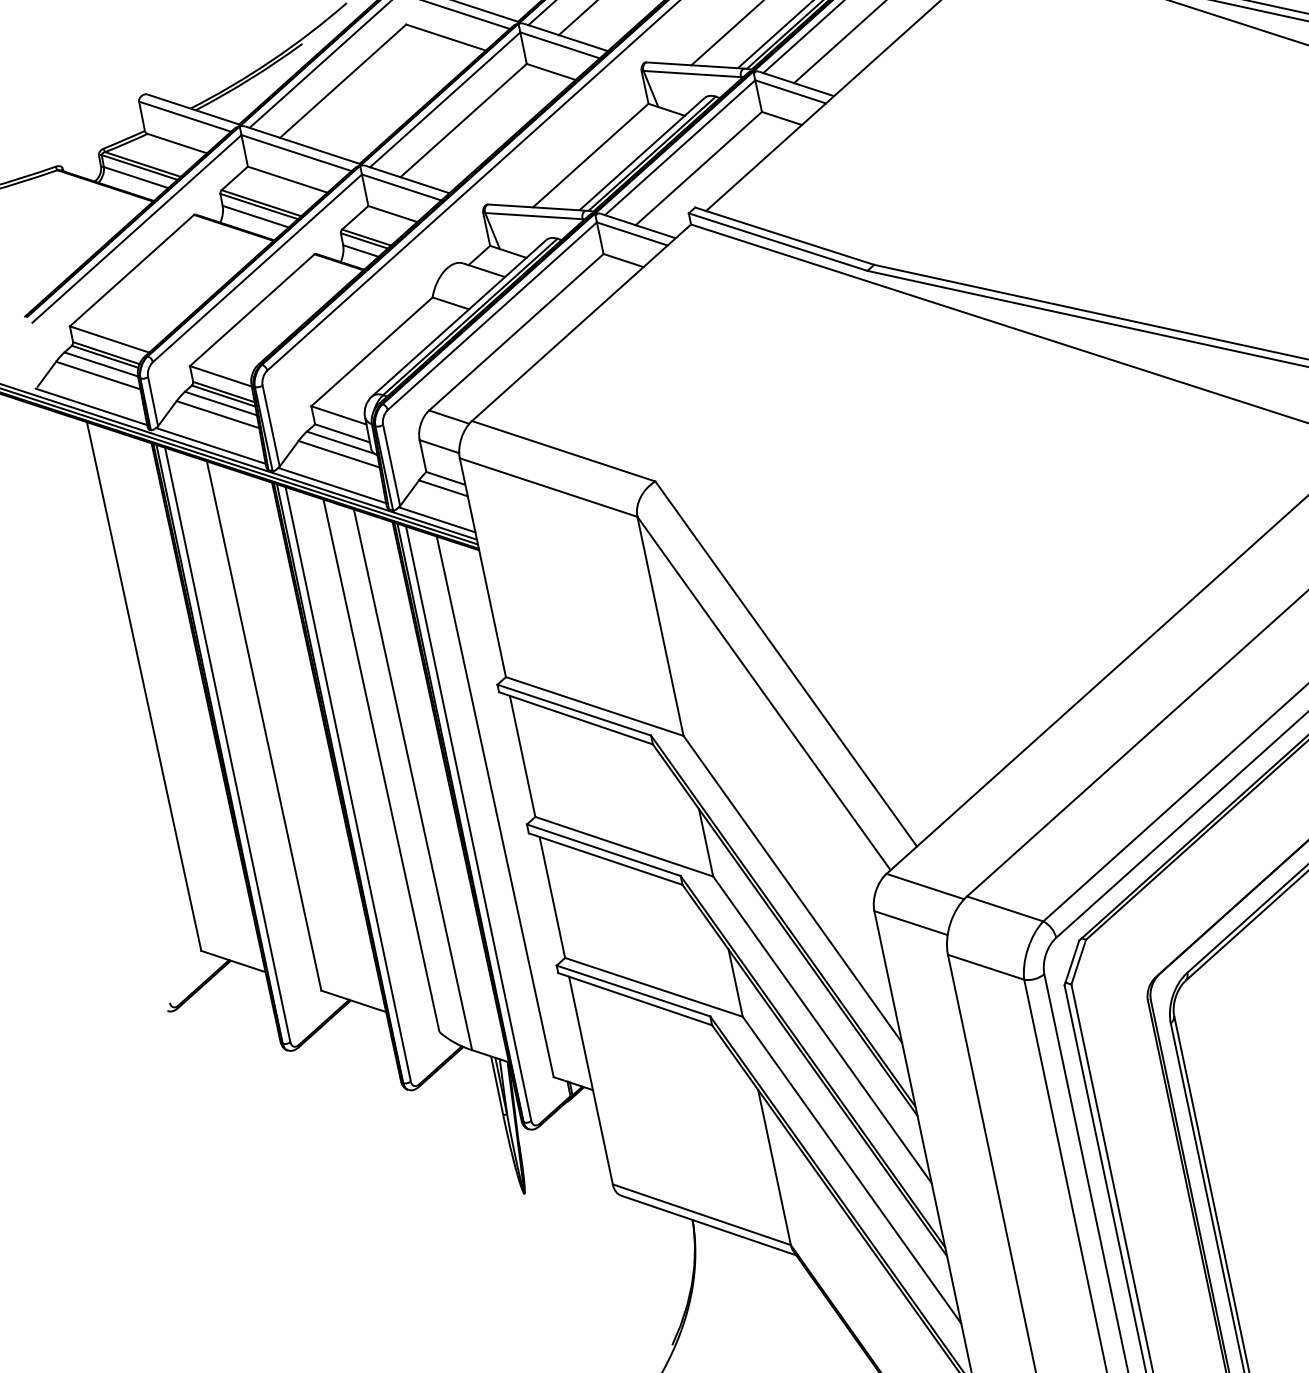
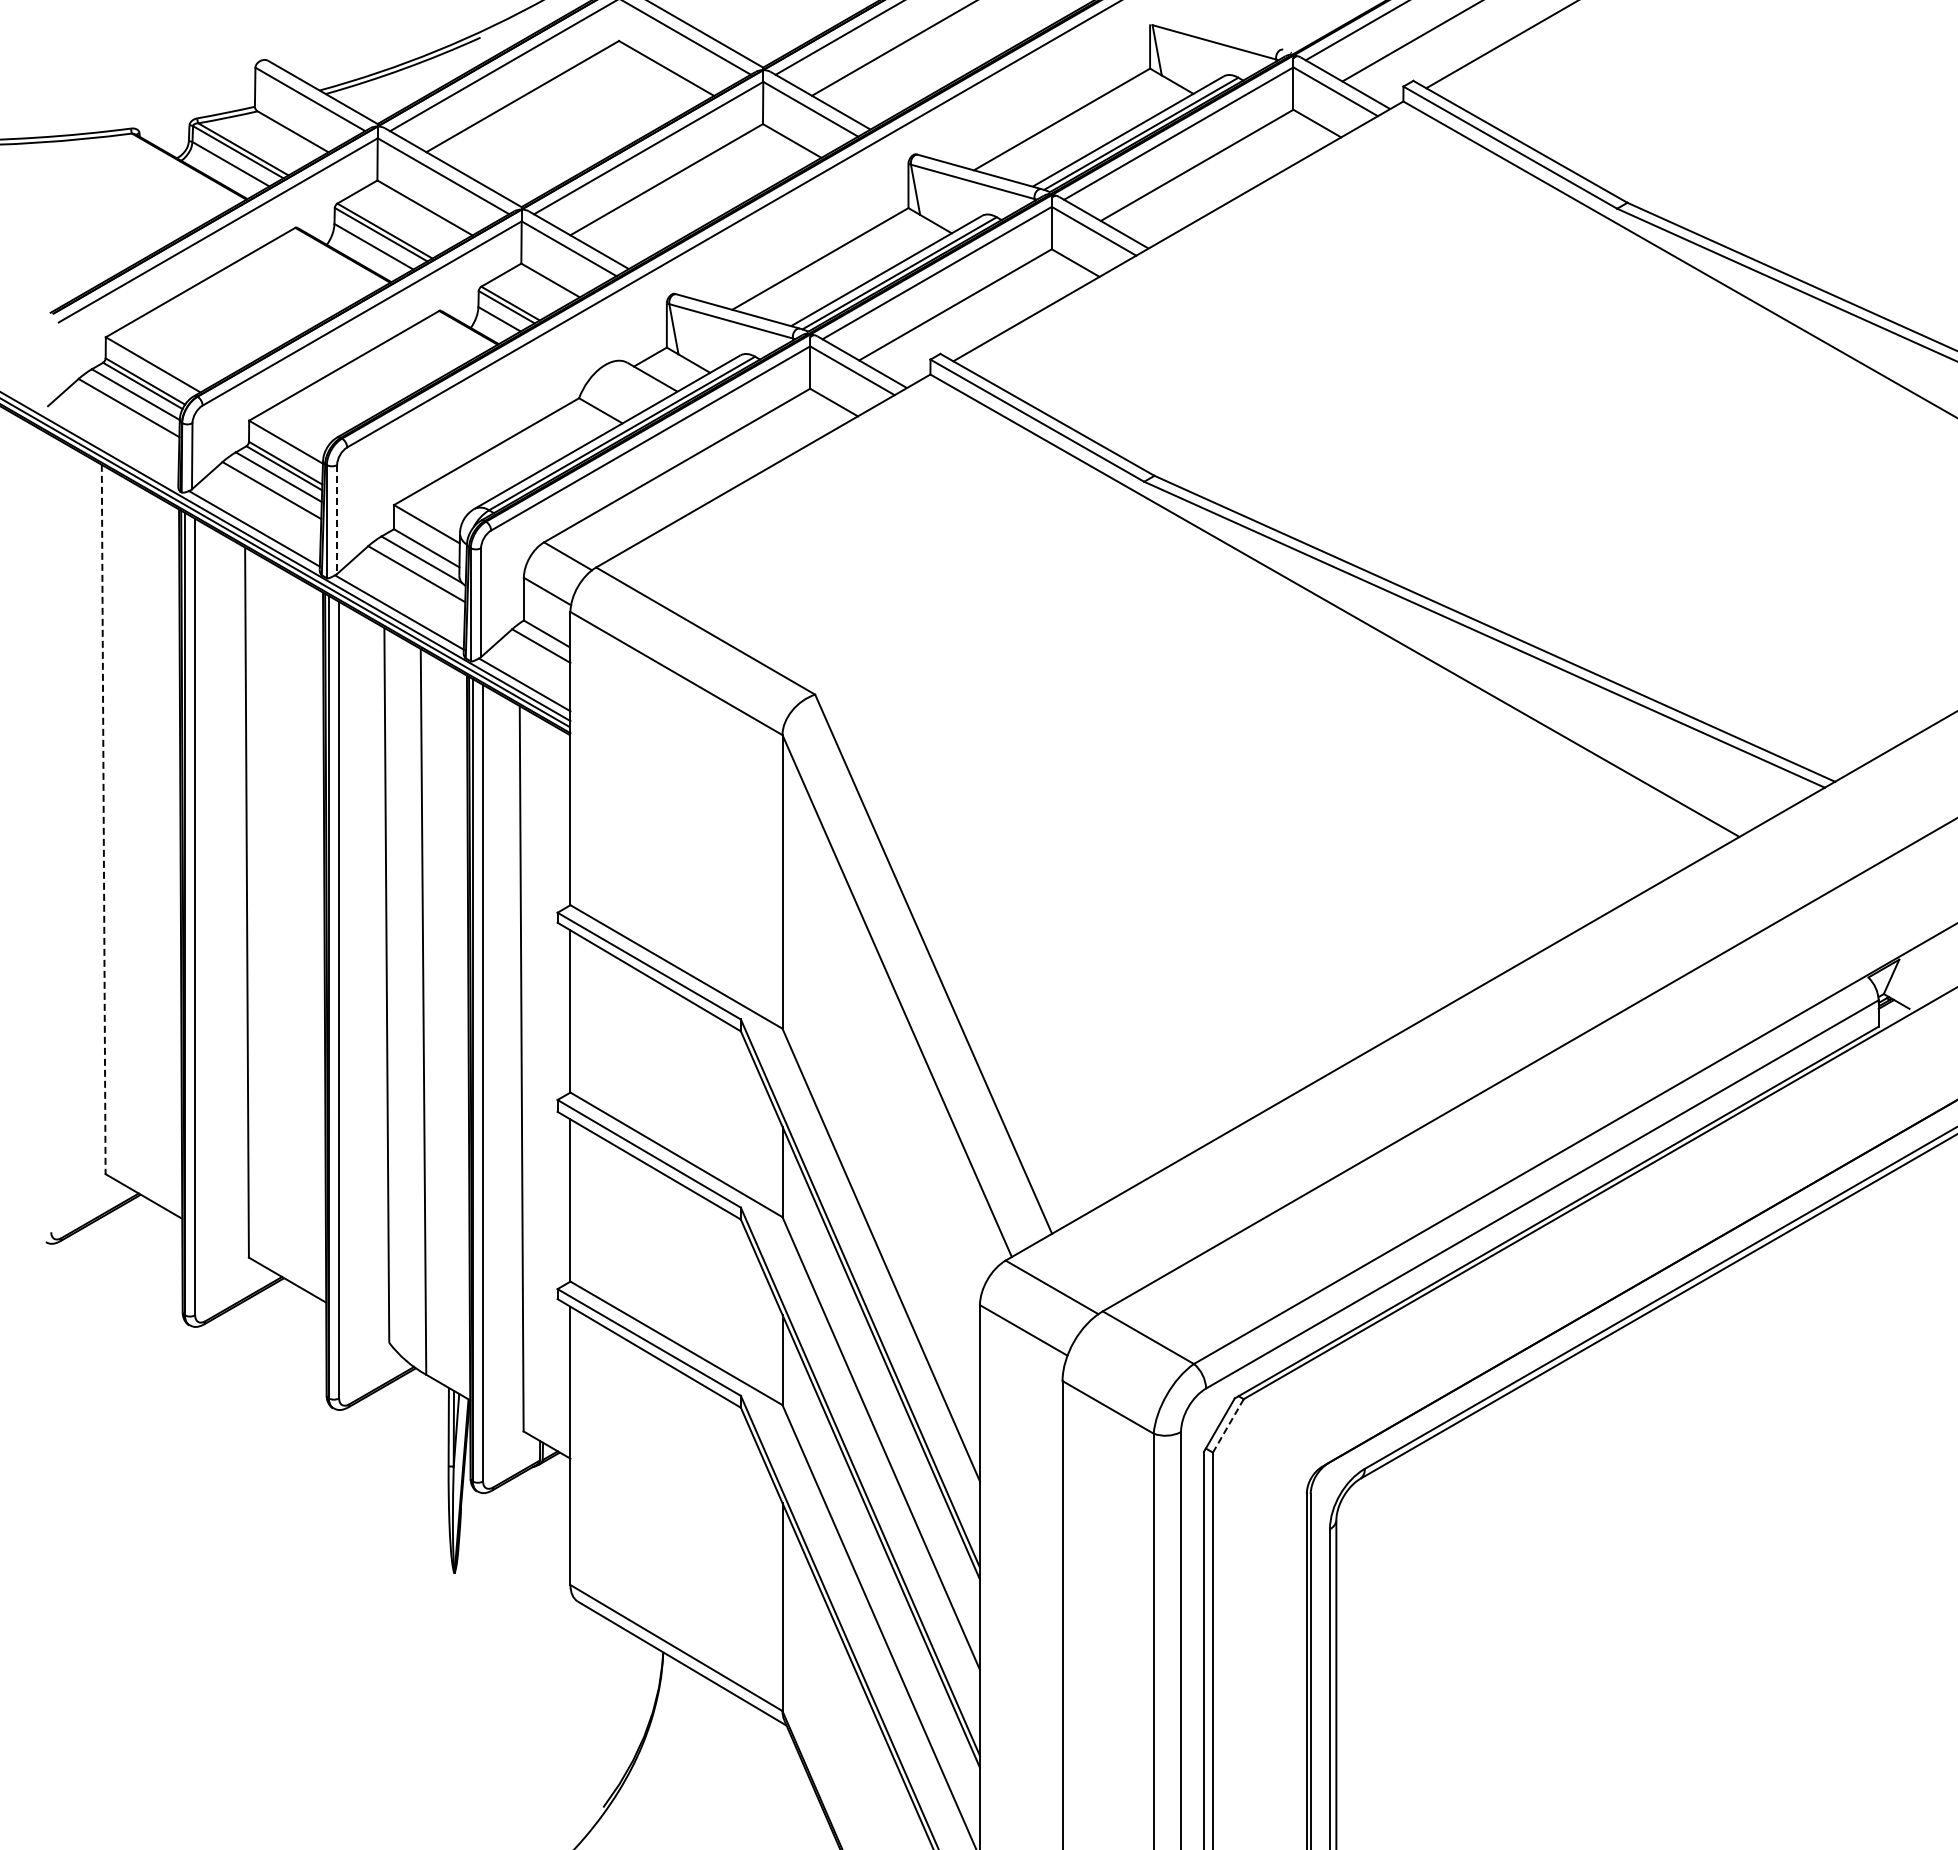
line: (91, 406) -> (111, 445), removed
line: (271, 426) -> (337, 520), solid -> dashed
line: (143, 686) -> (103, 819), solid -> dashed
line: (1078, 961) -> (1228, 1425), solid -> dashed

